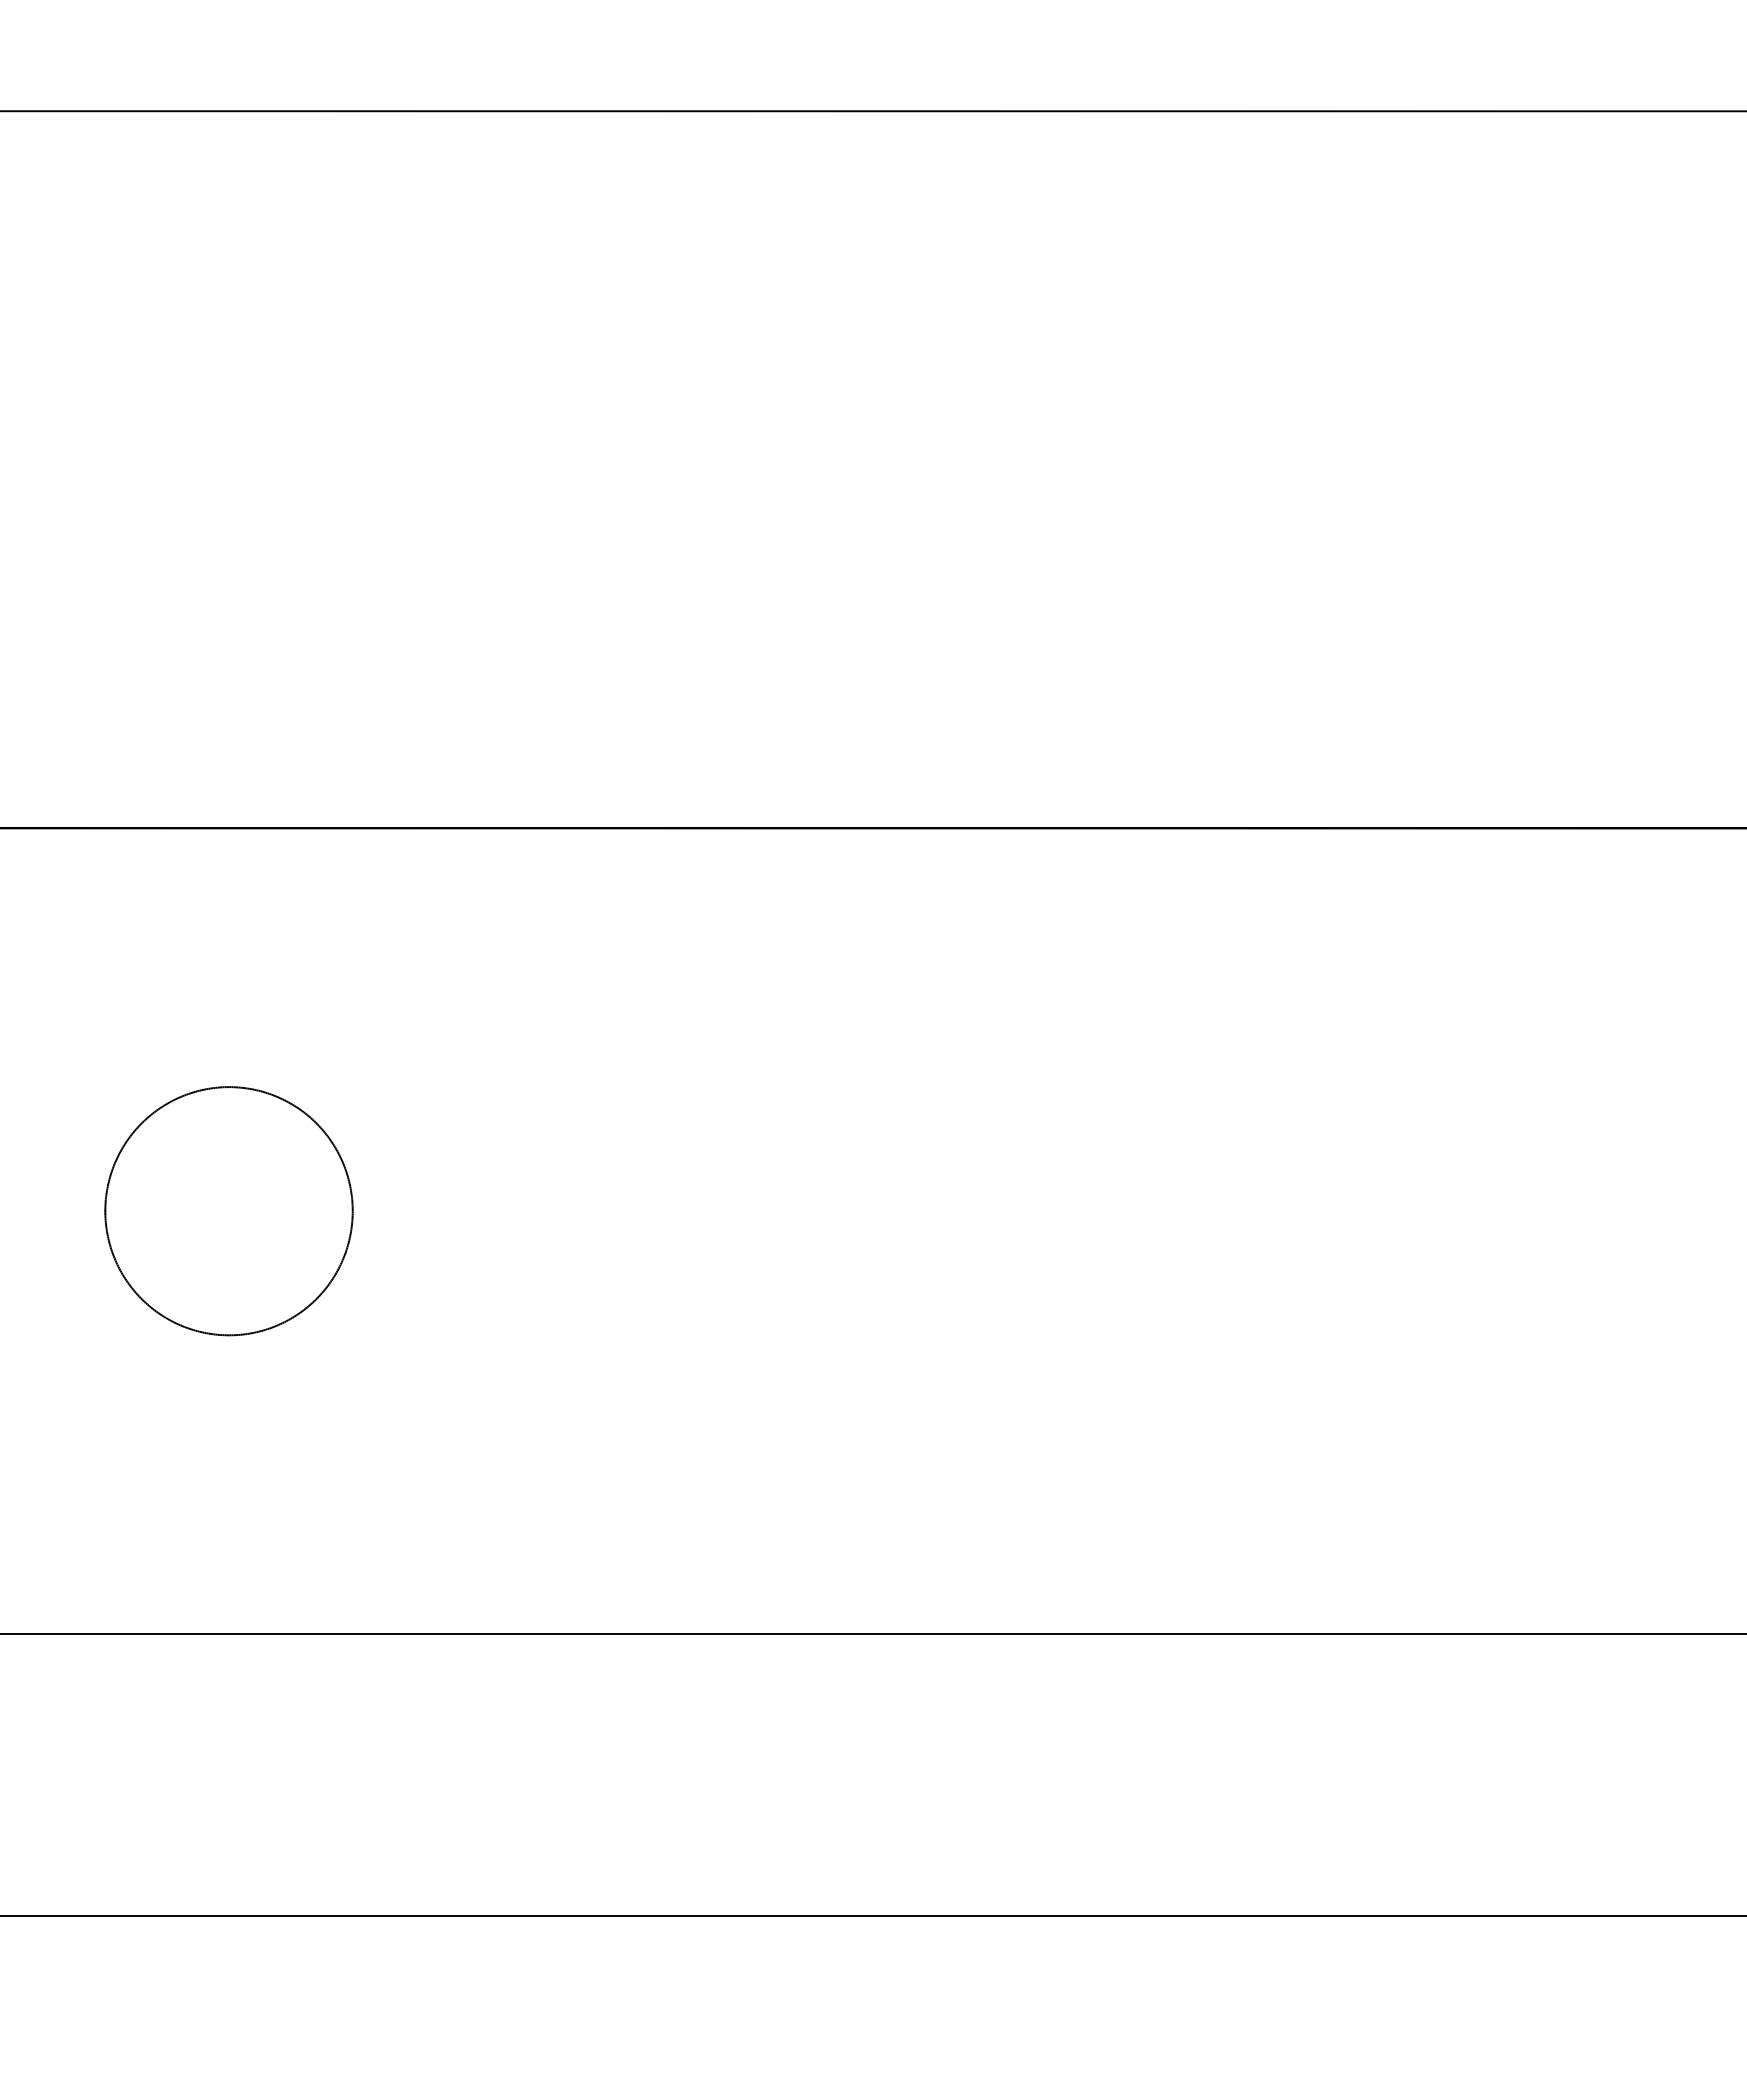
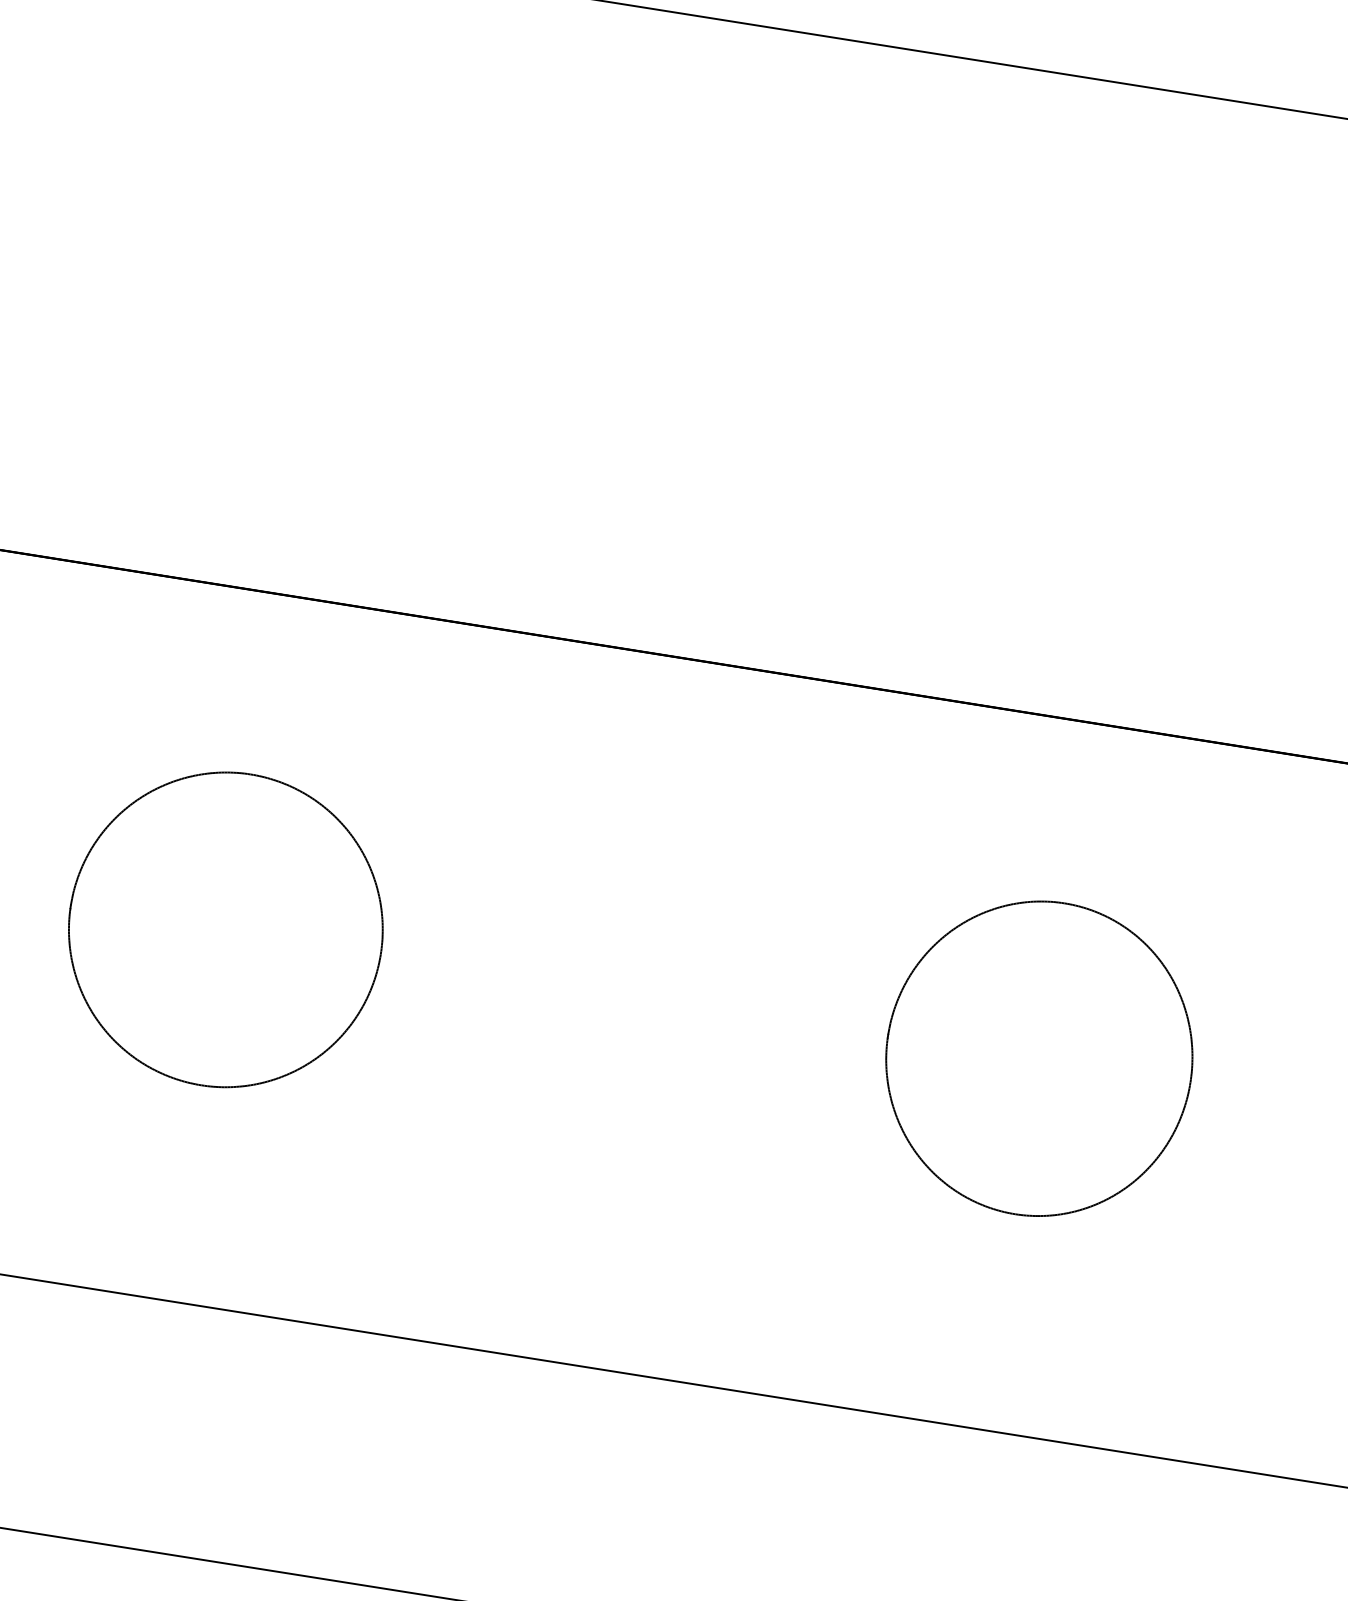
part: (228, 1211) -> (225, 930), size x1.43
part: (1156, 1211) -> (1038, 1058), added

